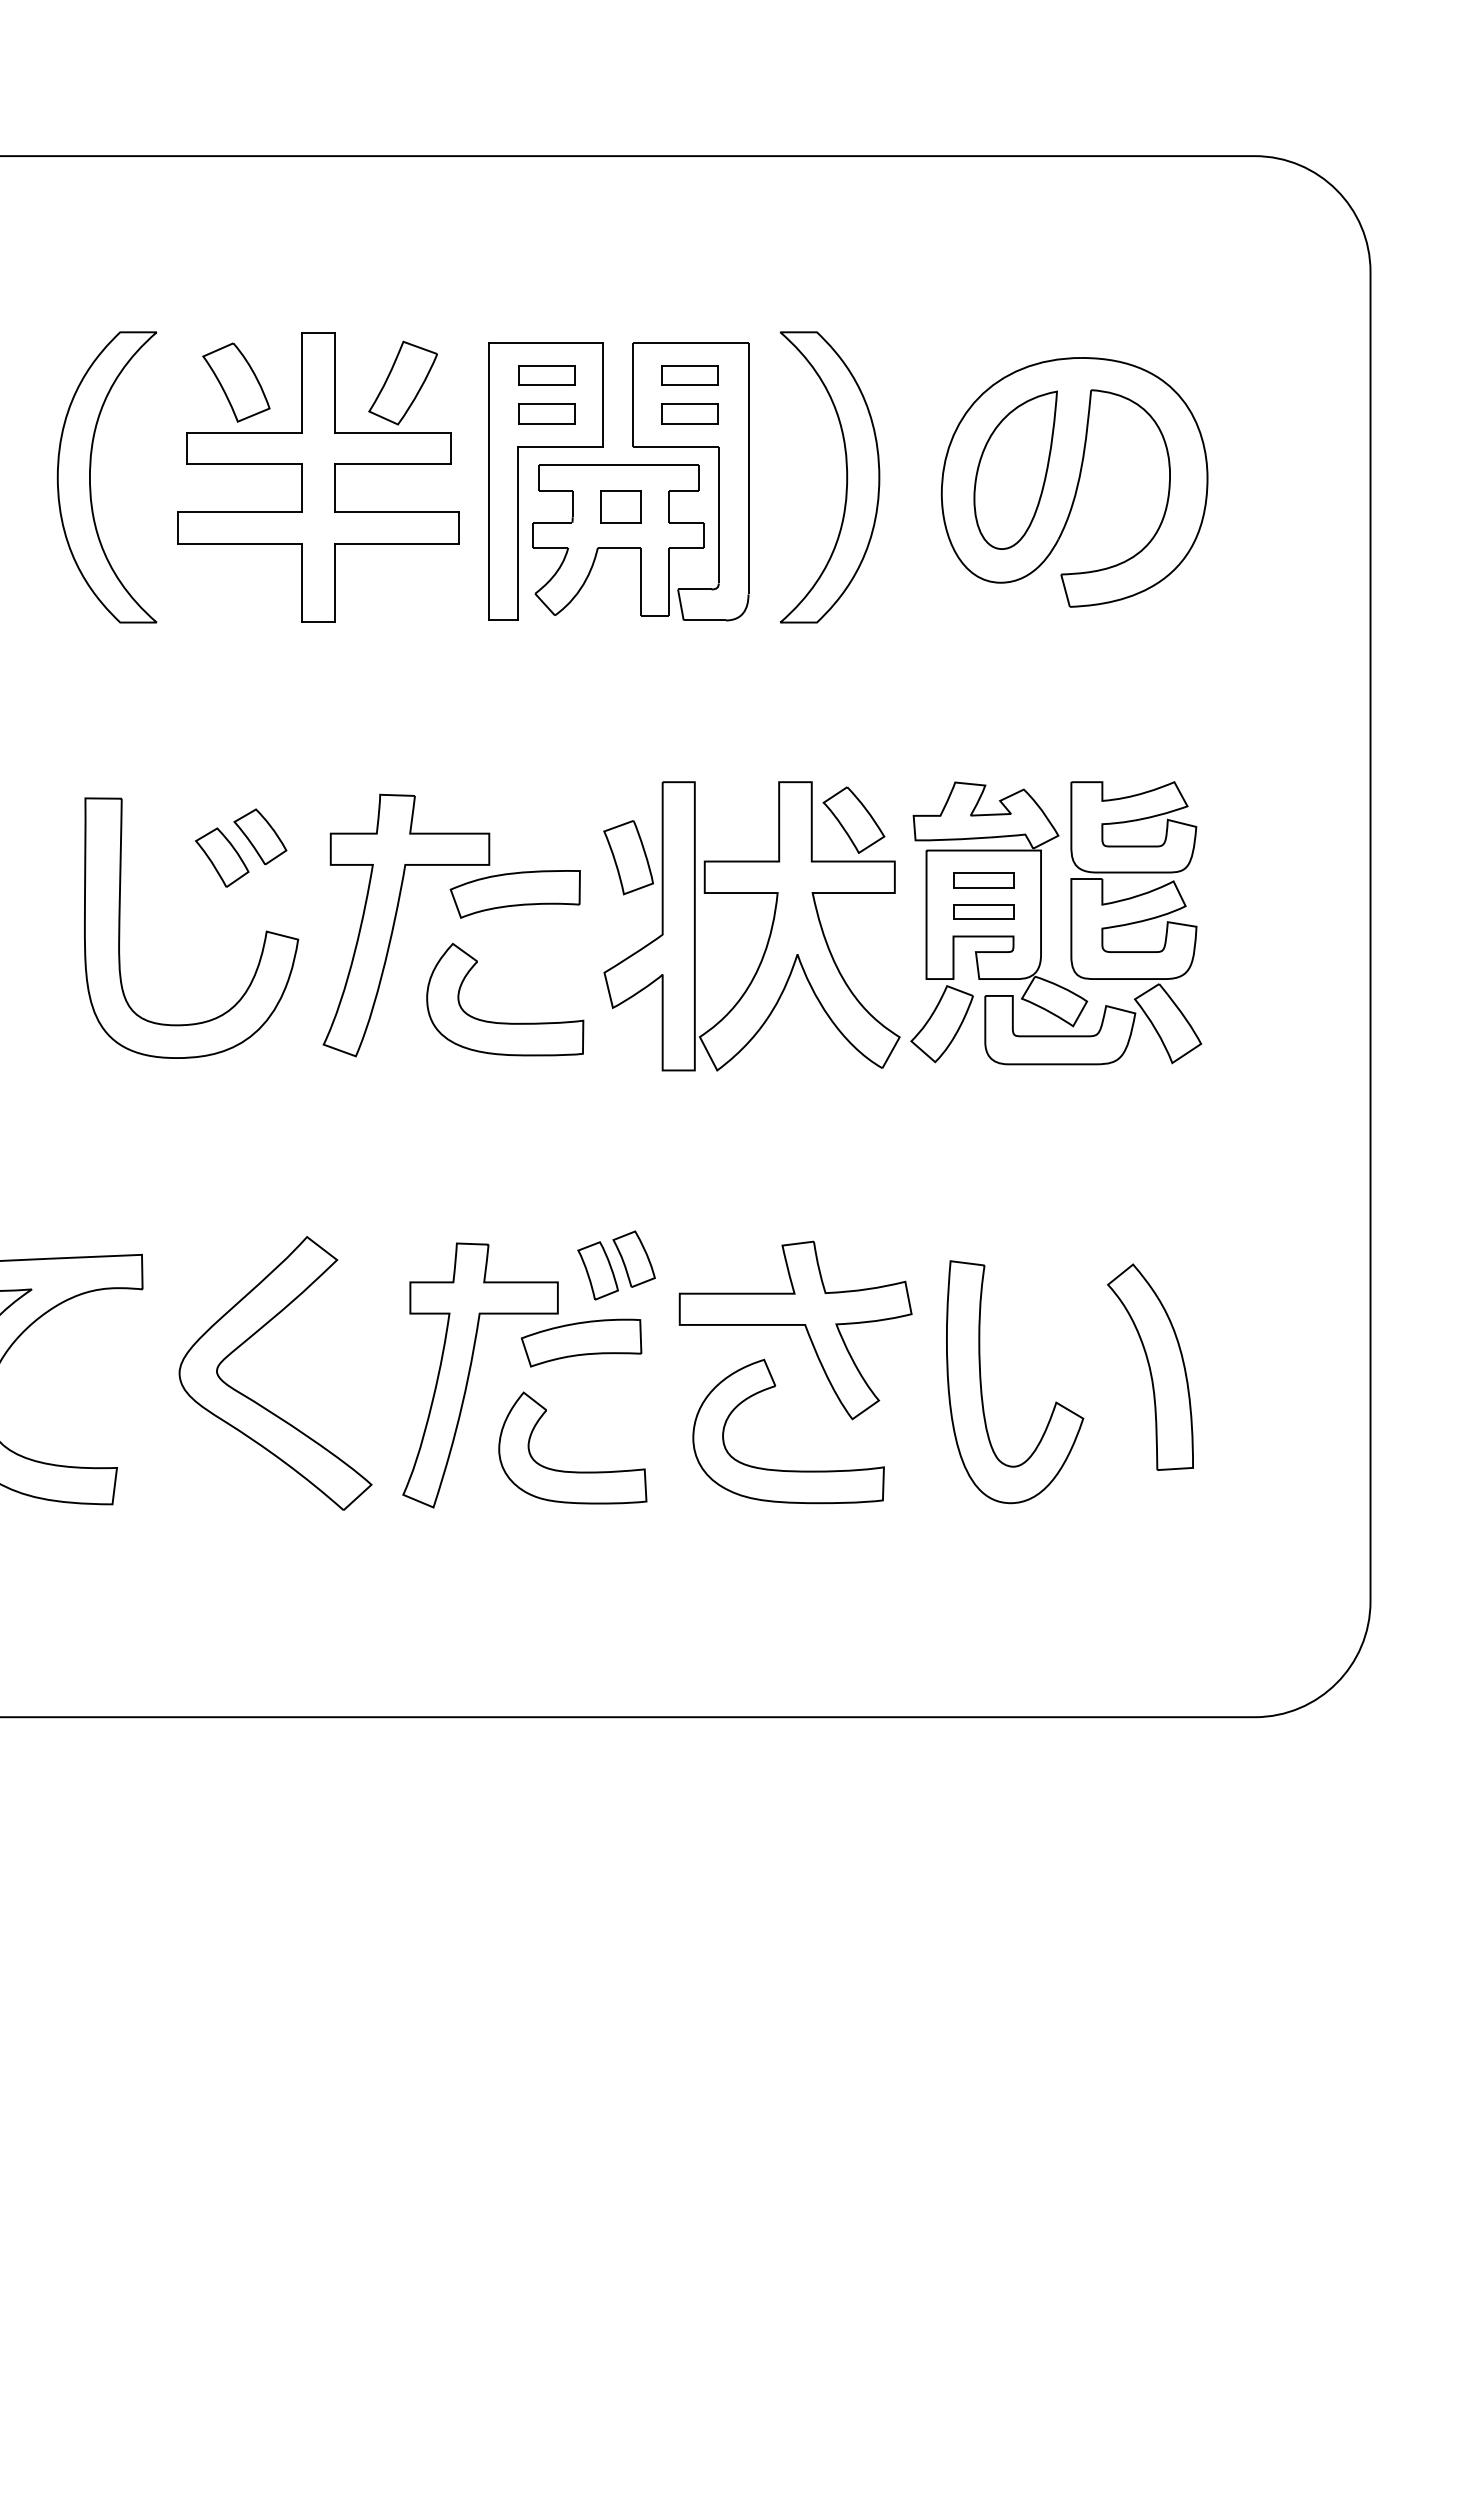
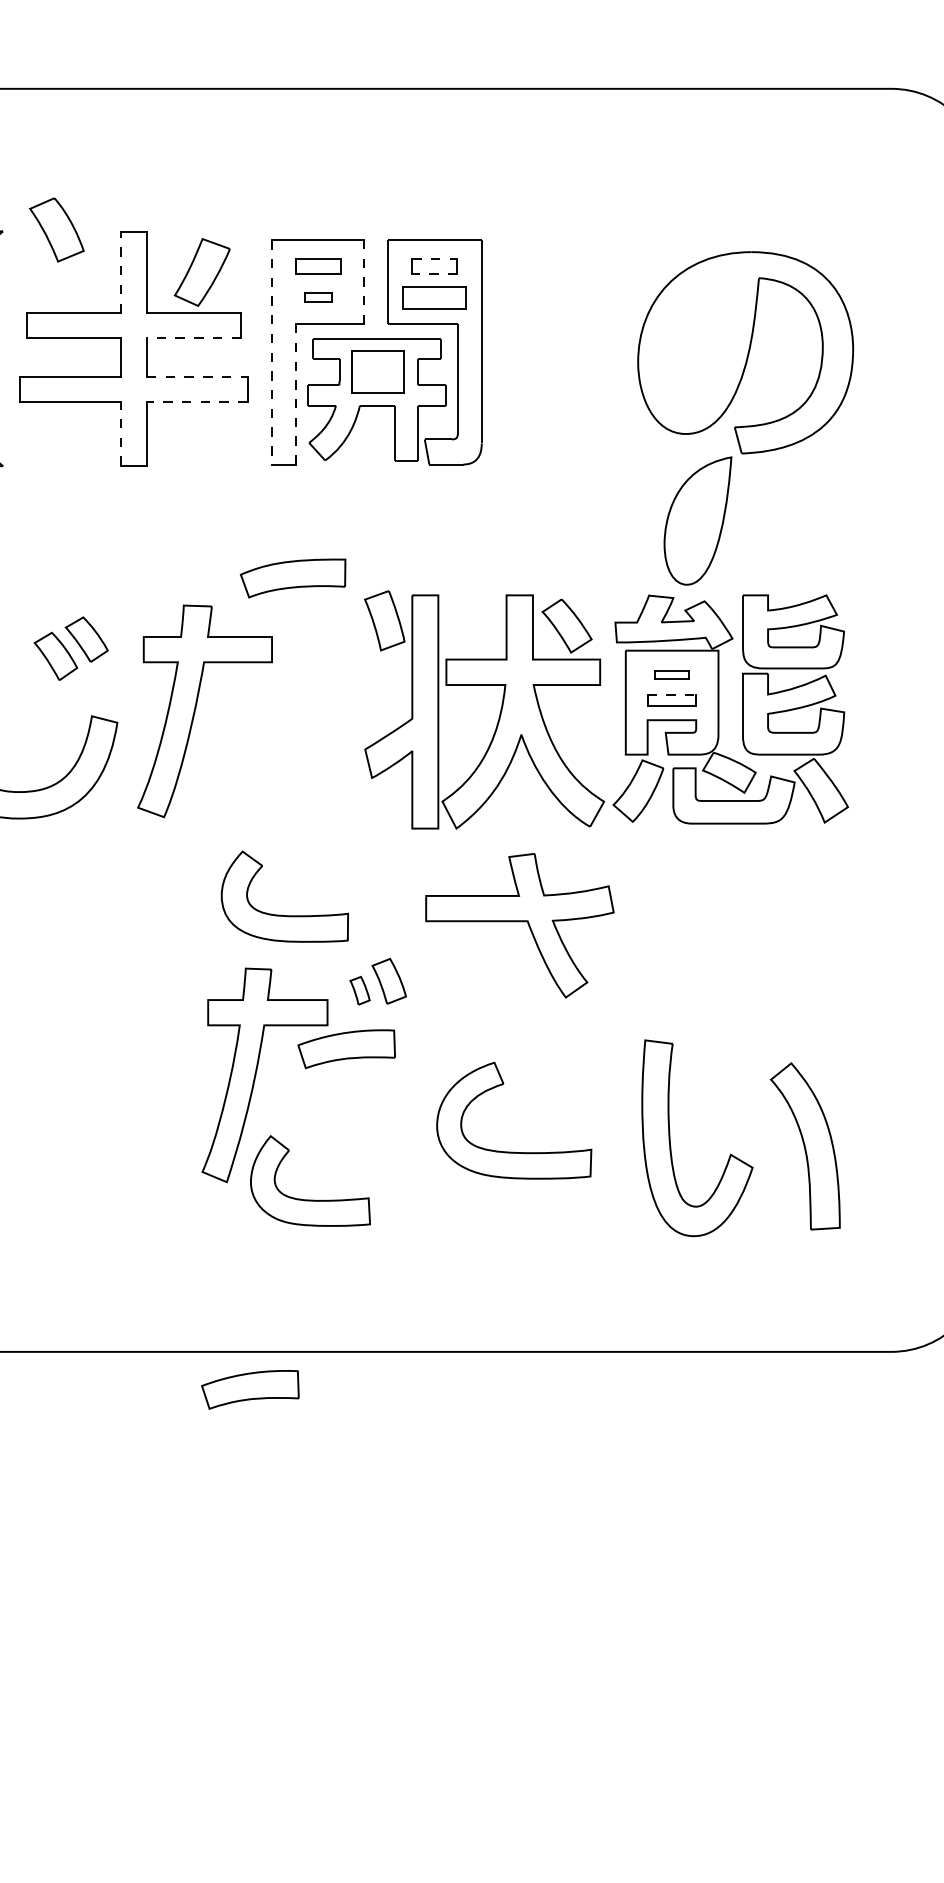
line: (690, 365) -> (434, 258), solid -> dashed
part: (236, 382) -> (56, 229), moved
line: (302, 383) -> (120, 272), solid -> dashed
line: (690, 384) -> (434, 273), solid -> dashed
line: (602, 395) -> (363, 282), solid -> dashed
part: (546, 413) -> (318, 297), size x0.6
part: (689, 413) -> (434, 297), size x1.4
line: (392, 463) -> (193, 337), solid -> dashed
part: (1015, 469) -> (697, 520), moved
part: (846, 477) -> (561, 348), removed
line: (489, 481) -> (272, 352), solid -> dashed
part: (620, 506) -> (378, 372), size x1.6
line: (397, 512) -> (197, 377), solid -> dashed
line: (518, 533) -> (295, 394), solid -> dashed
line: (396, 543) -> (196, 402), solid -> dashed
line: (302, 582) -> (120, 433), solid -> dashed
part: (628, 857) -> (384, 620), moved
part: (983, 880) -> (671, 674), size x0.7
part: (514, 894) -> (292, 578), moved
line: (984, 905) -> (672, 695), solid -> dashed
part: (505, 1022) -> (285, 915), moved
part: (597, 1270) -> (359, 990), size x0.6
part: (795, 1330) -> (519, 925), moved
part: (1150, 1366) -> (805, 1145), moved
part: (982, 1389) -> (671, 1144), moved
part: (256, 1401) -> (83, 1096), removed
part: (572, 1471) -> (310, 1200), moved
part: (462, 1763) -> (250, 1389), added

